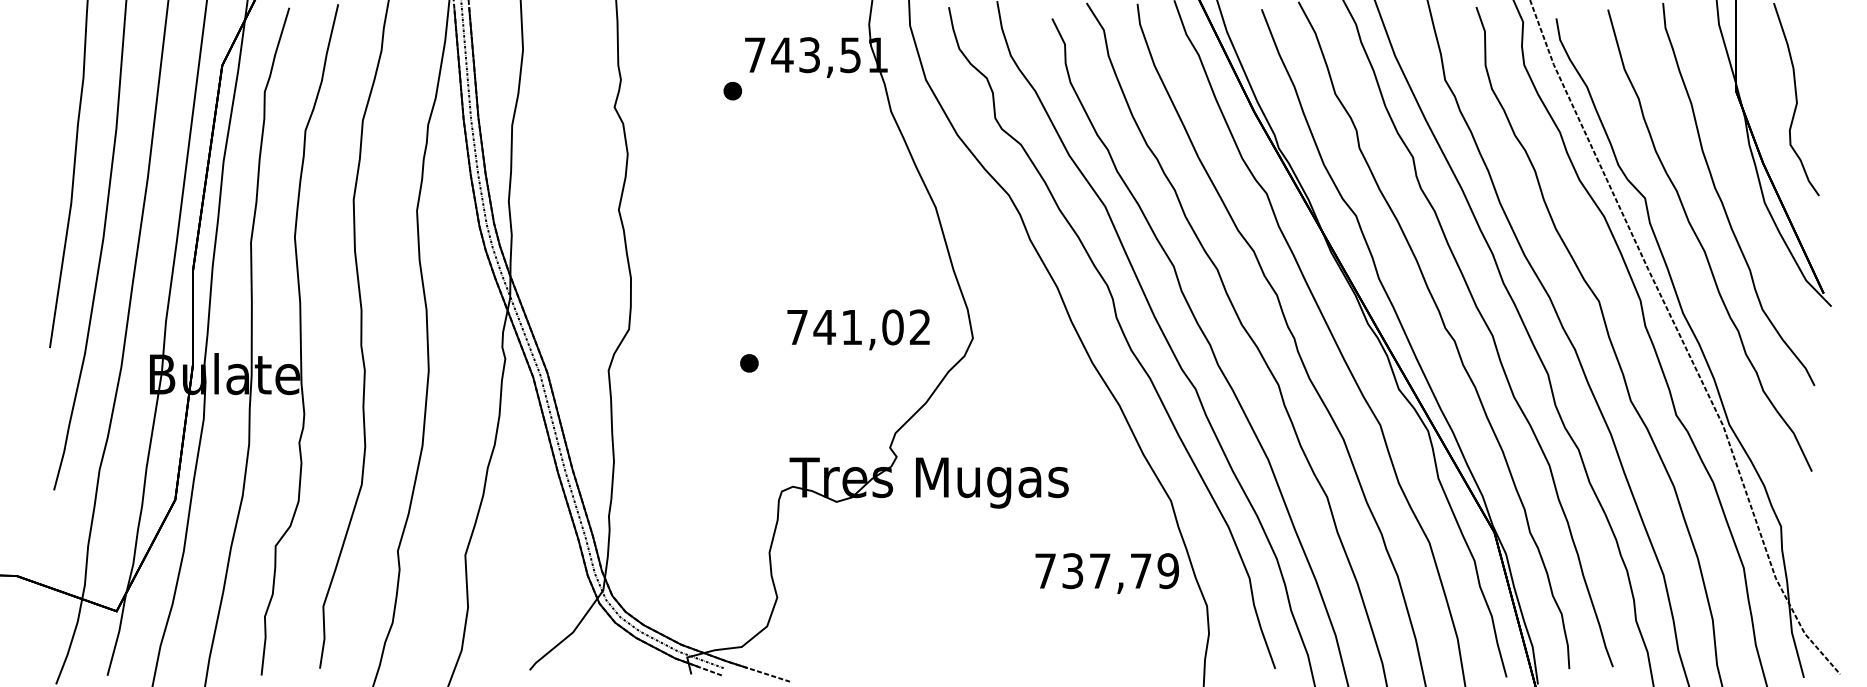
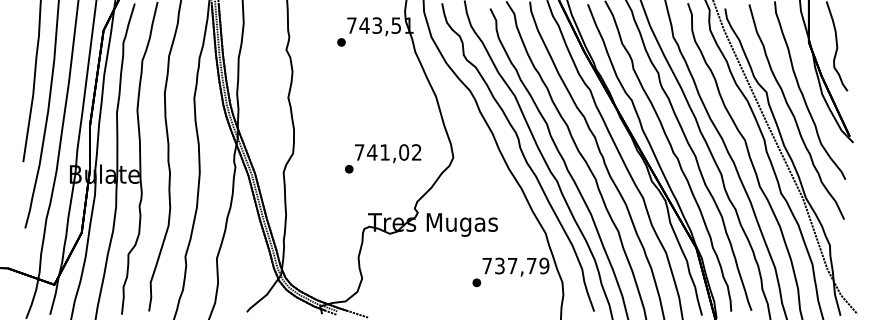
text: (859, 329) -> (388, 153), moved
part: (1022, 606) -> (476, 282), added

